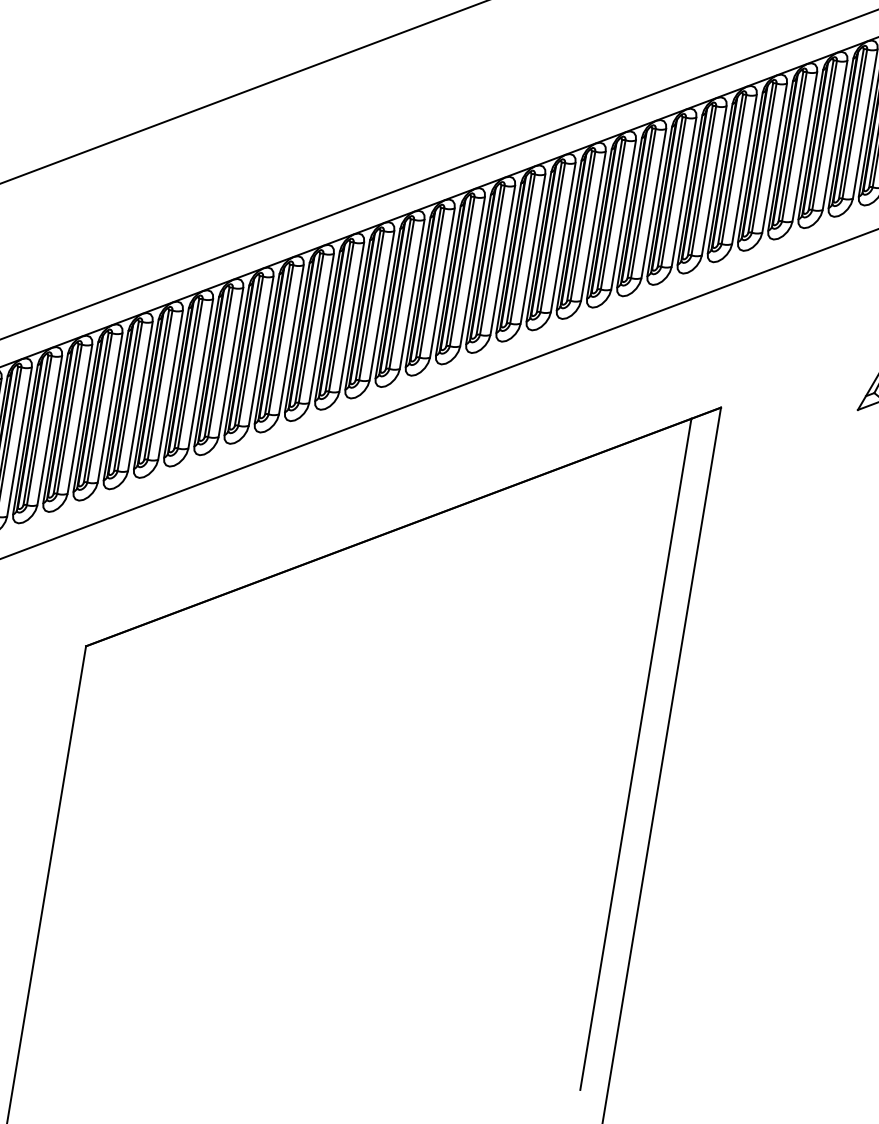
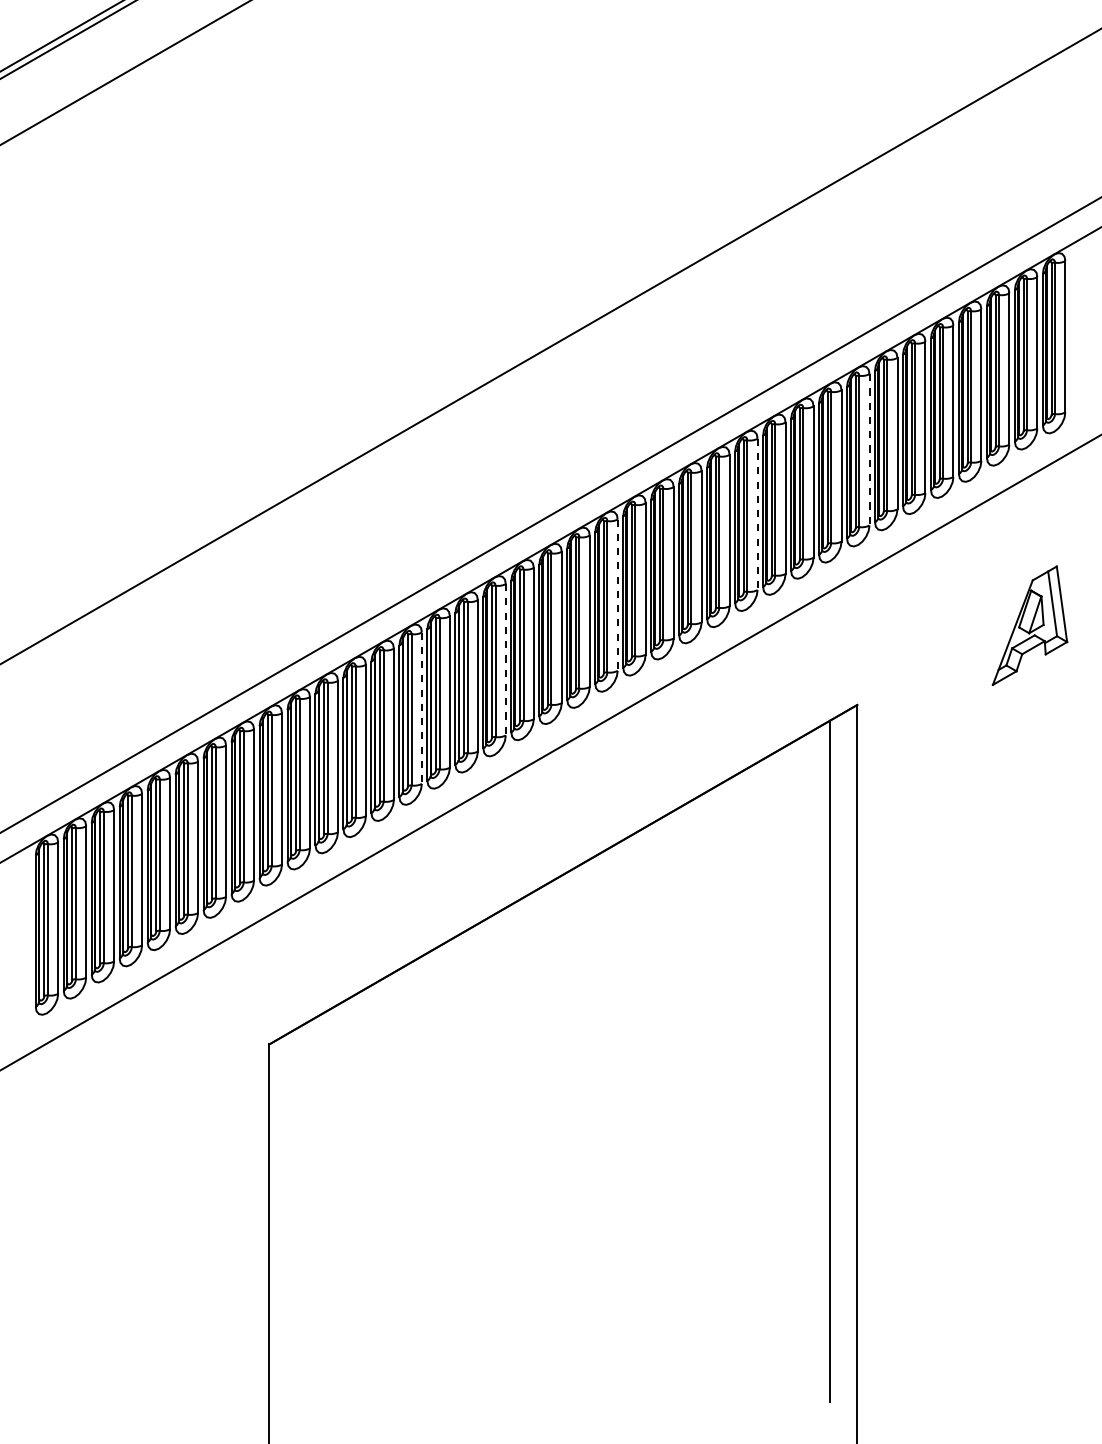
line: (774, 157) -> (869, 449), solid -> dashed
line: (653, 203) -> (757, 514), solid -> dashed
line: (502, 260) -> (617, 595), solid -> dashed
line: (381, 305) -> (505, 659), solid -> dashed
line: (290, 340) -> (421, 708), solid -> dashed

